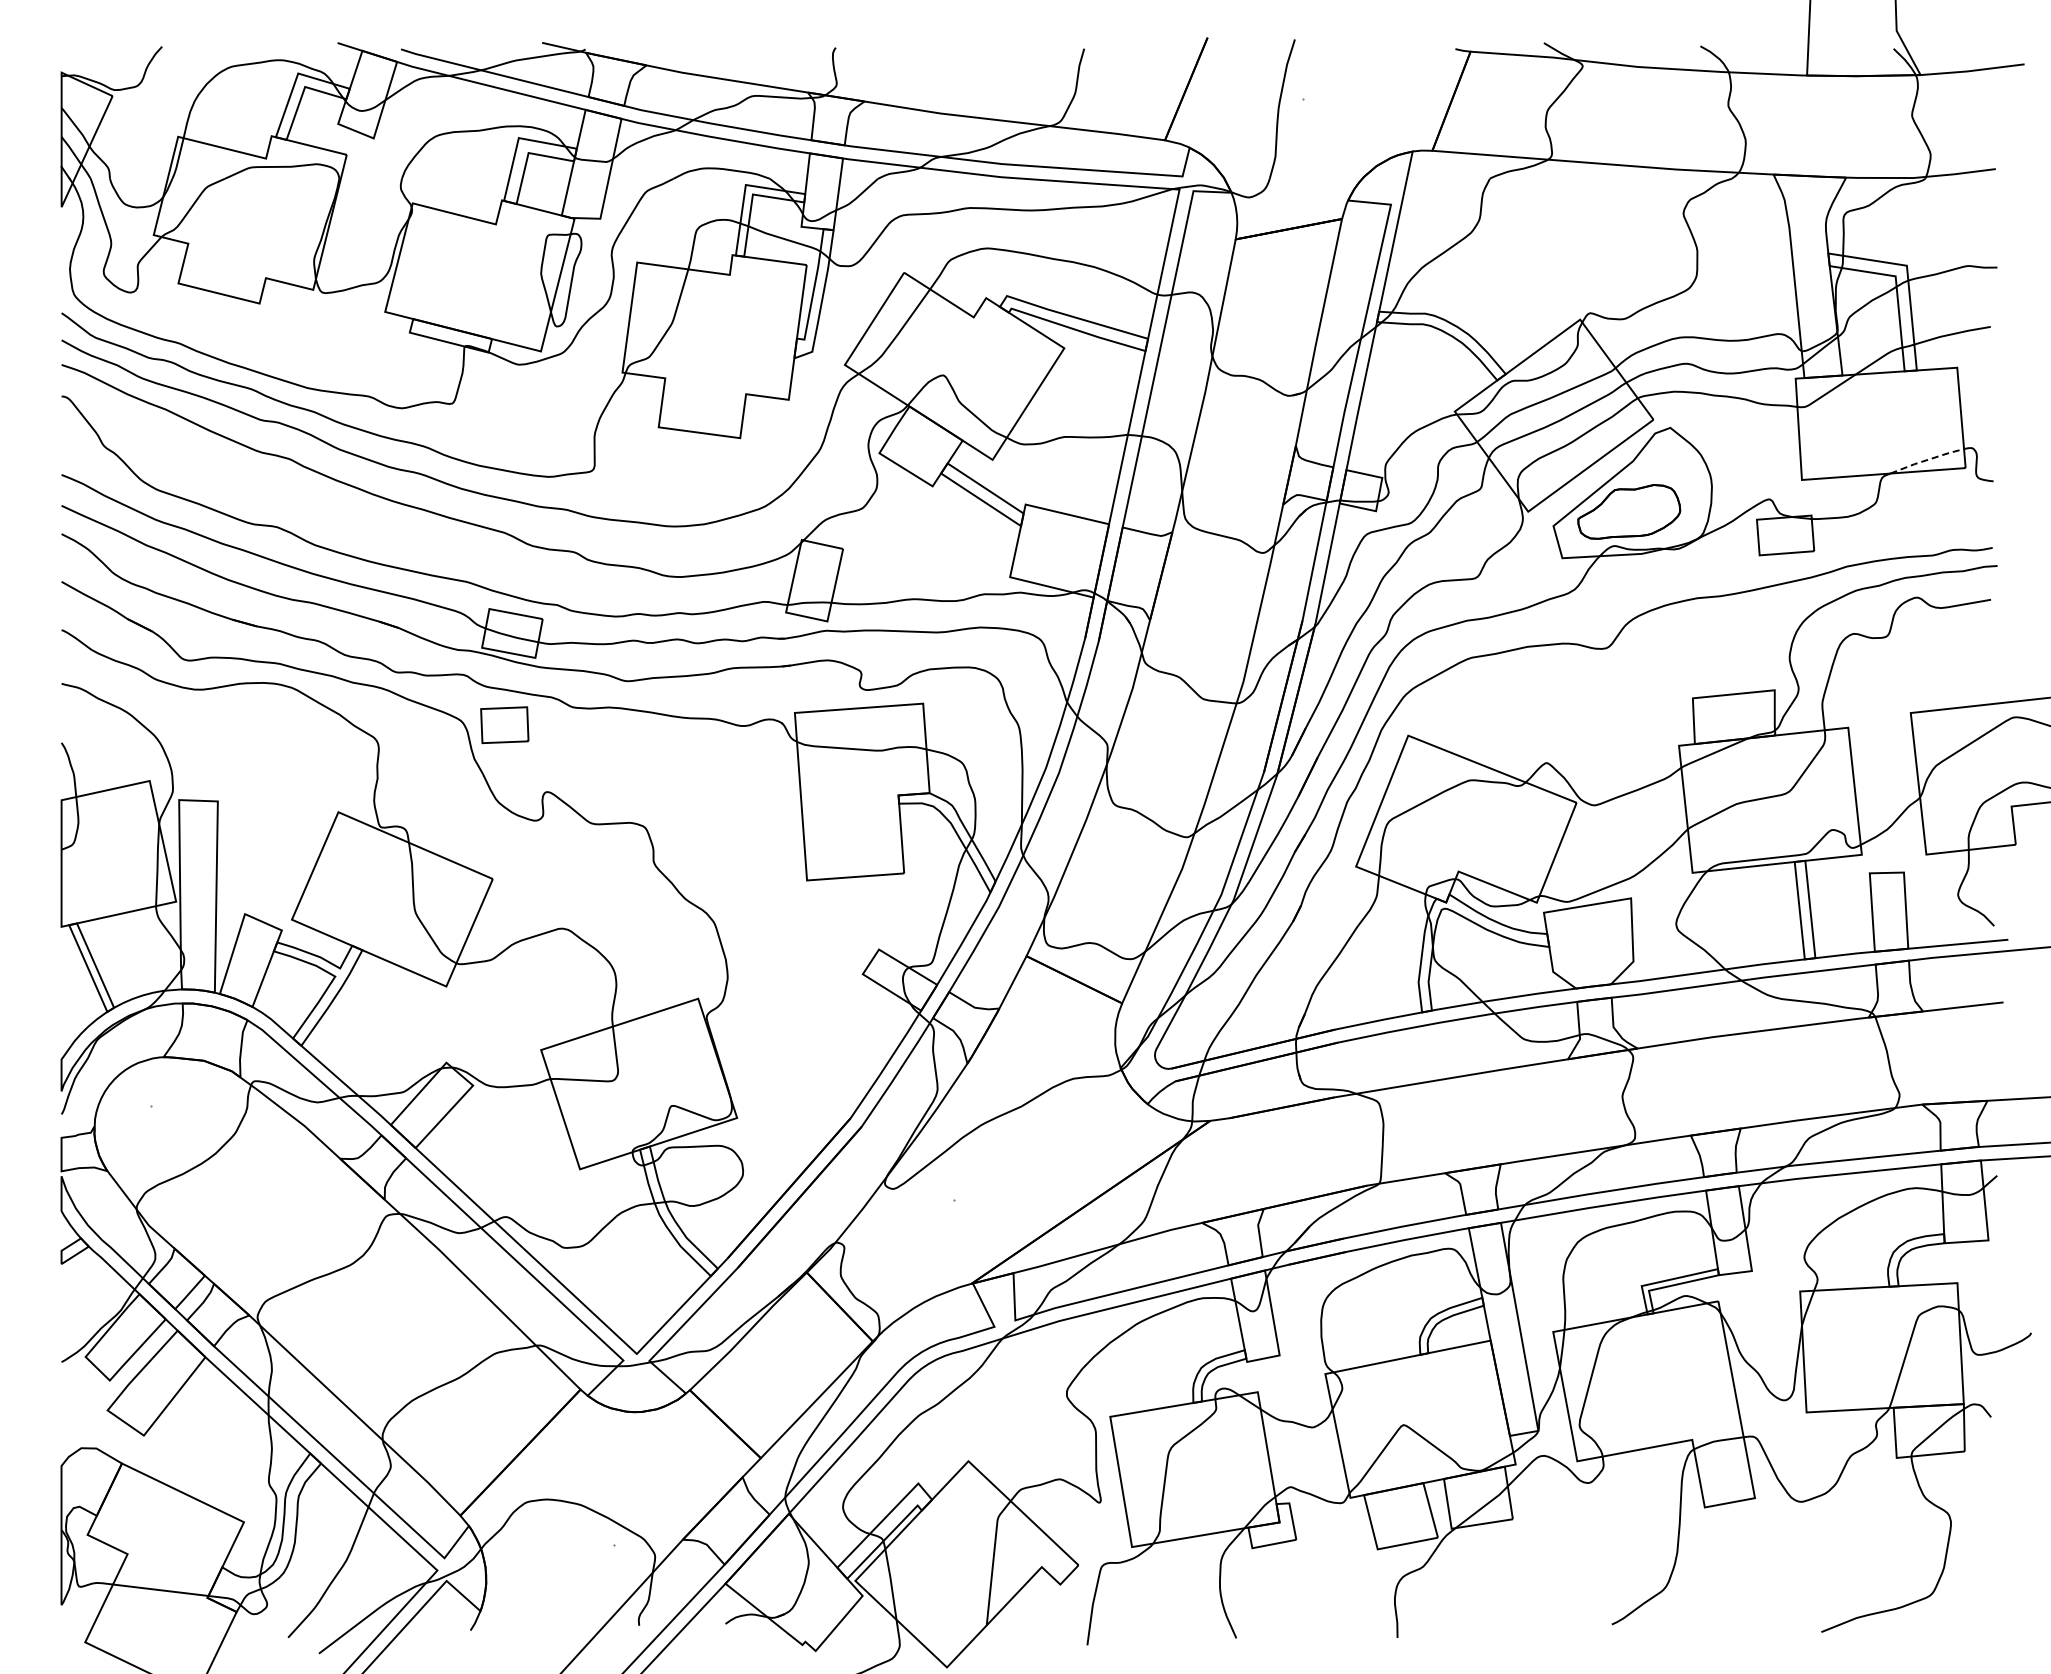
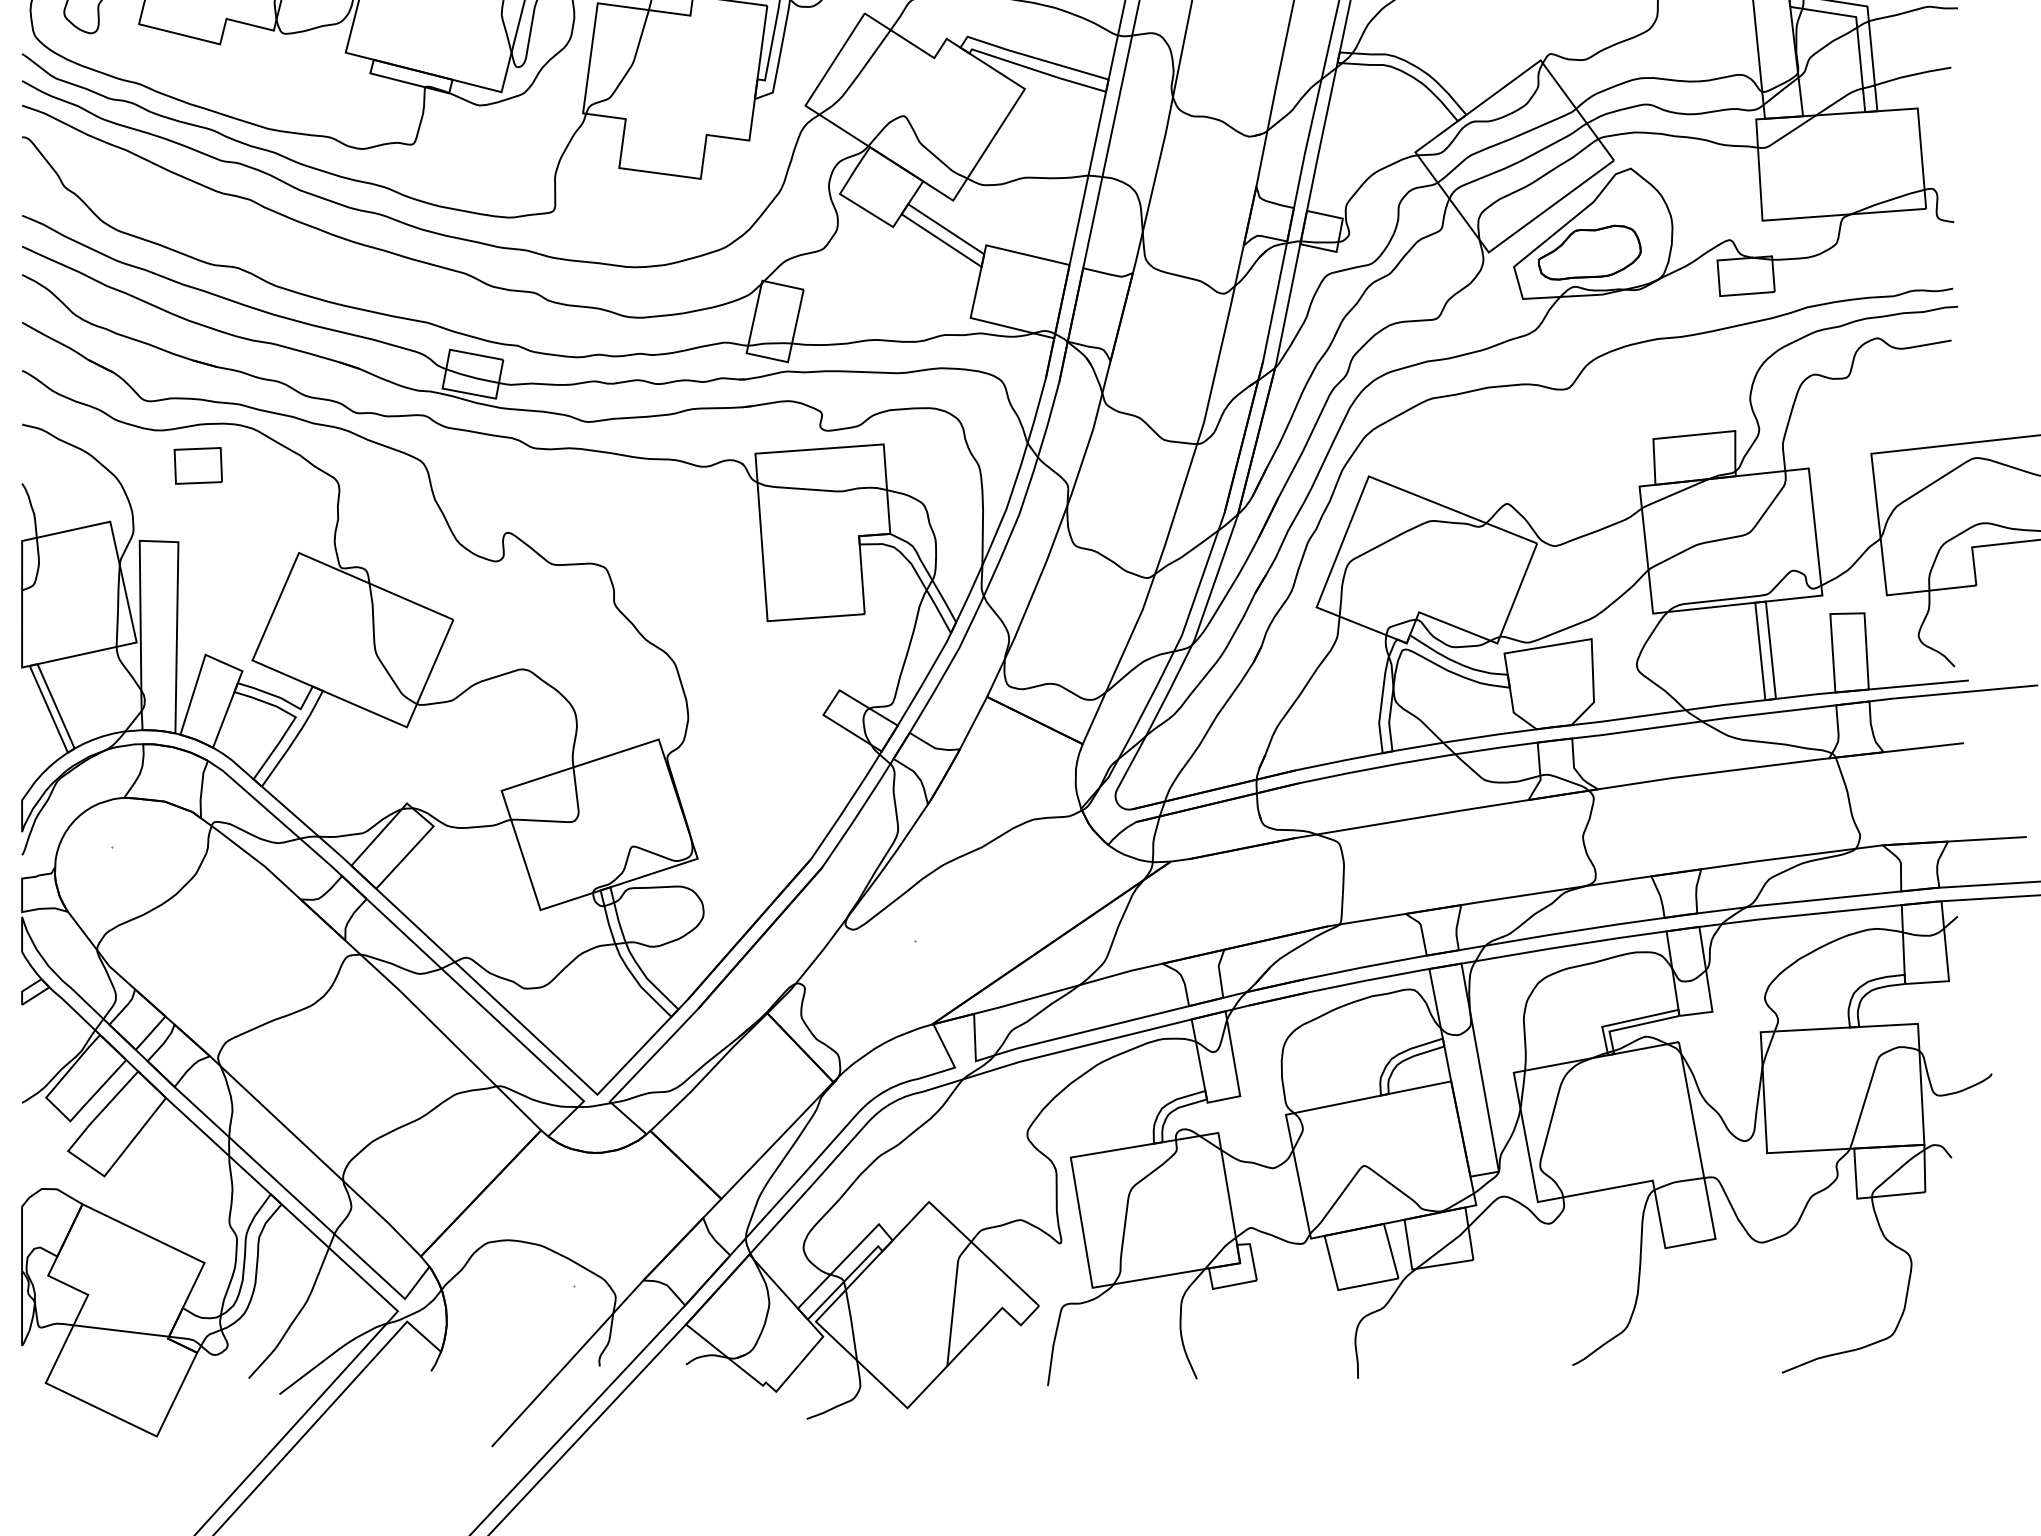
line: (1927, 460) -> (1888, 201), dashed -> solid
part: (504, 725) -> (198, 466), moved

